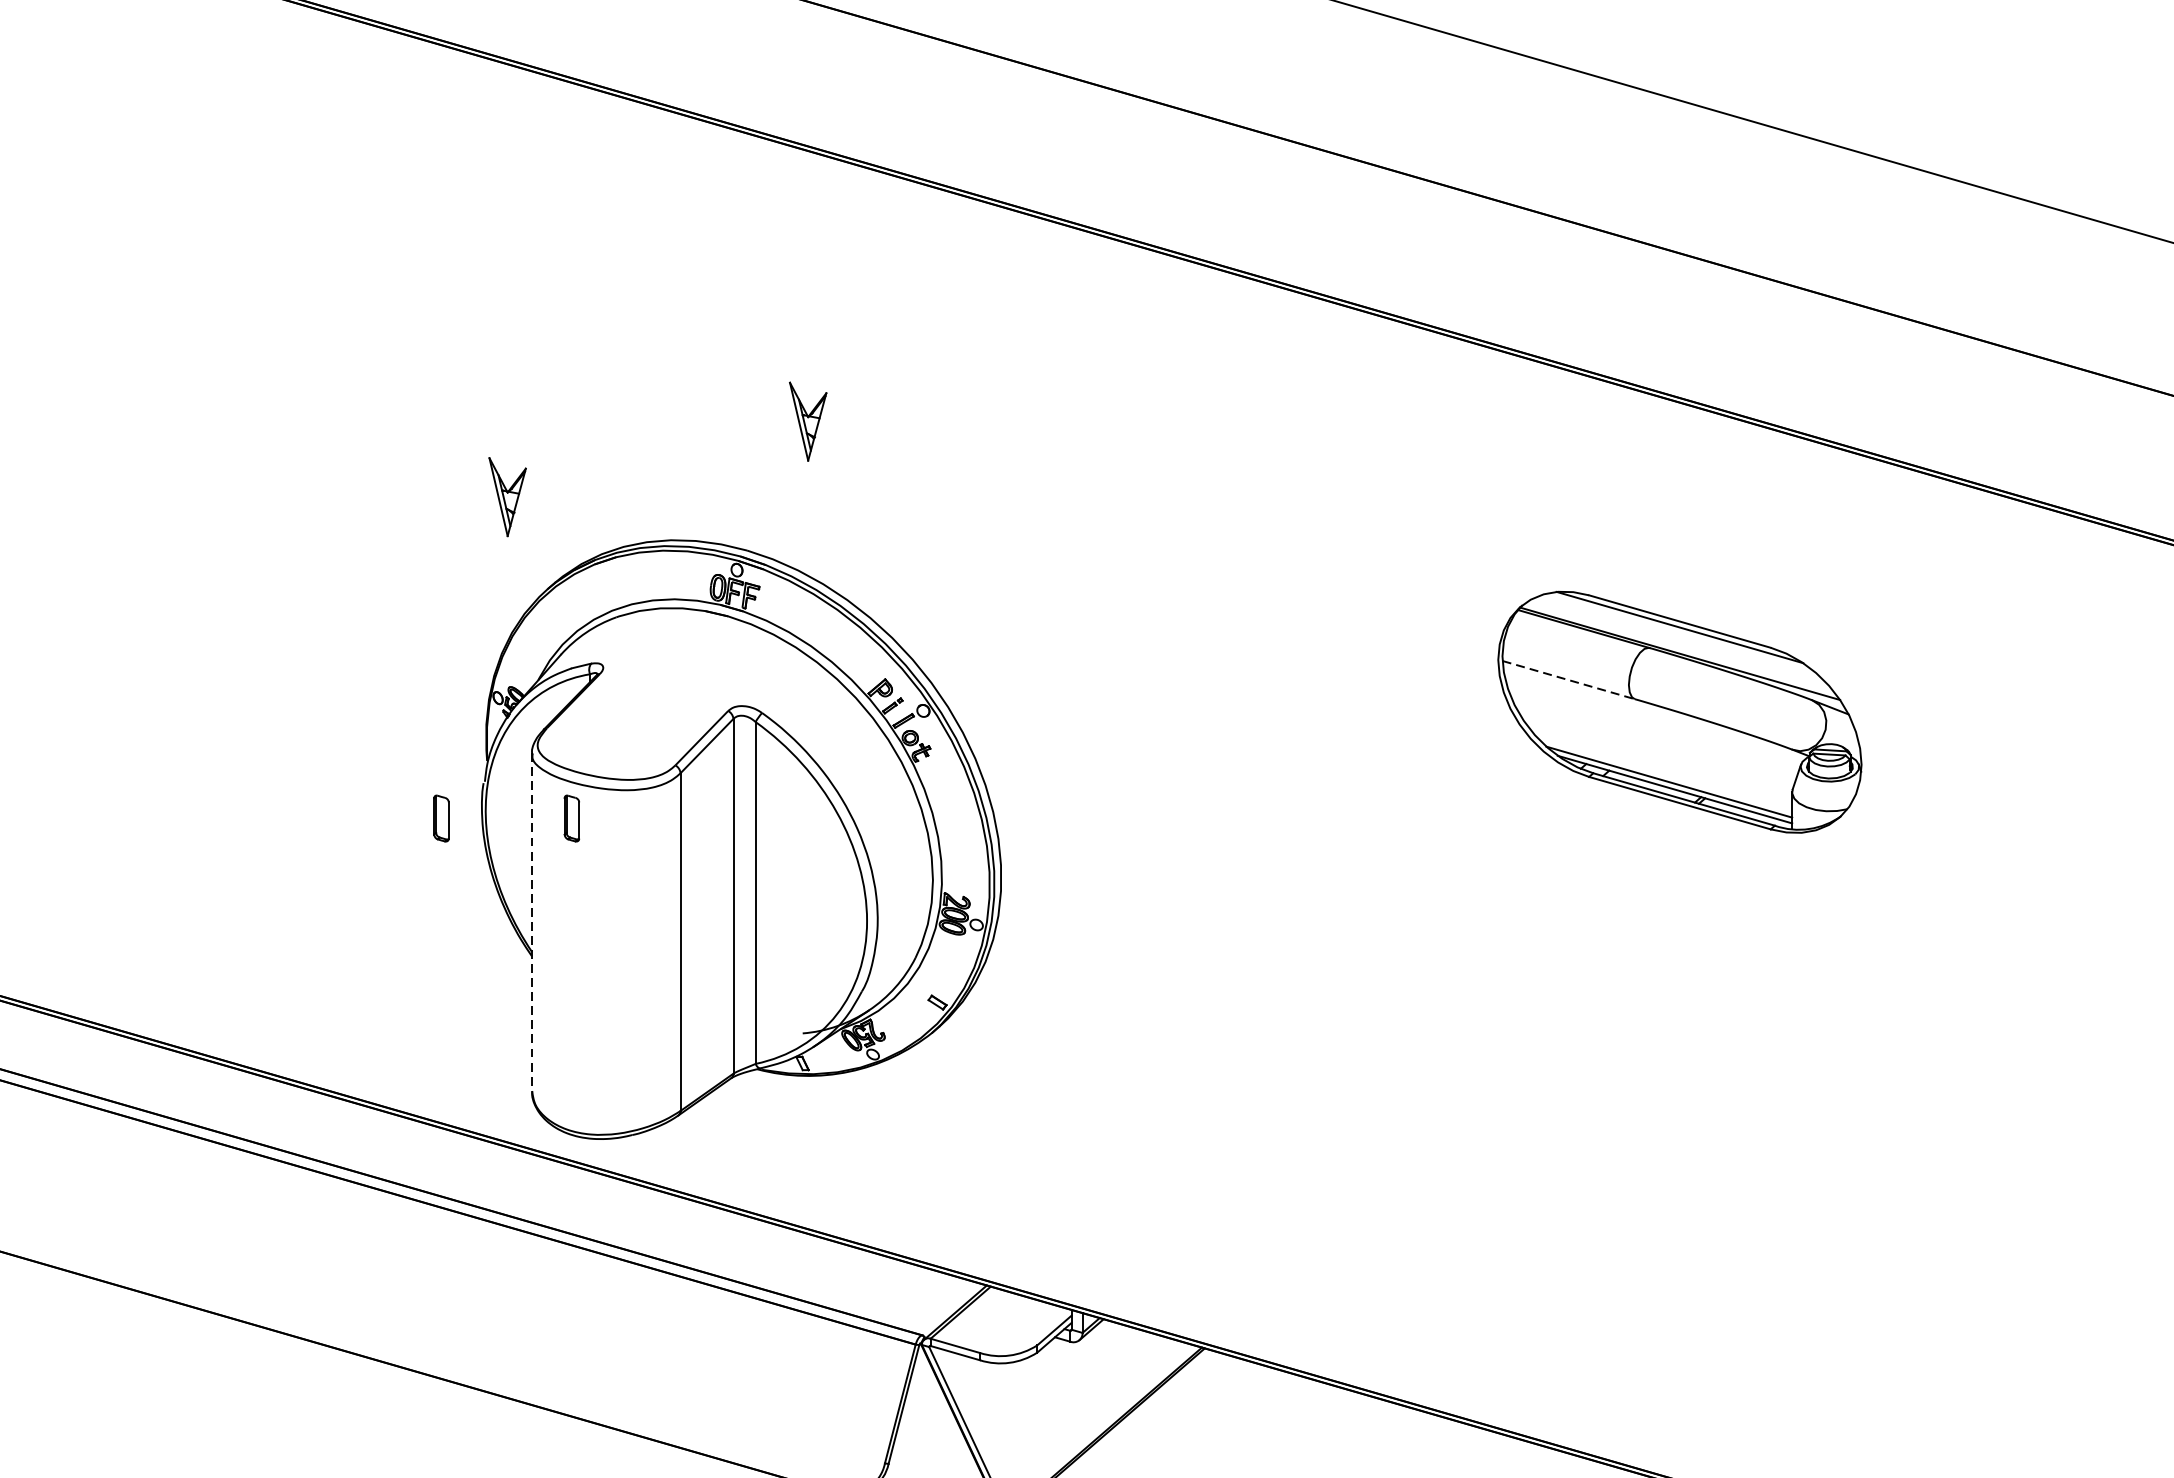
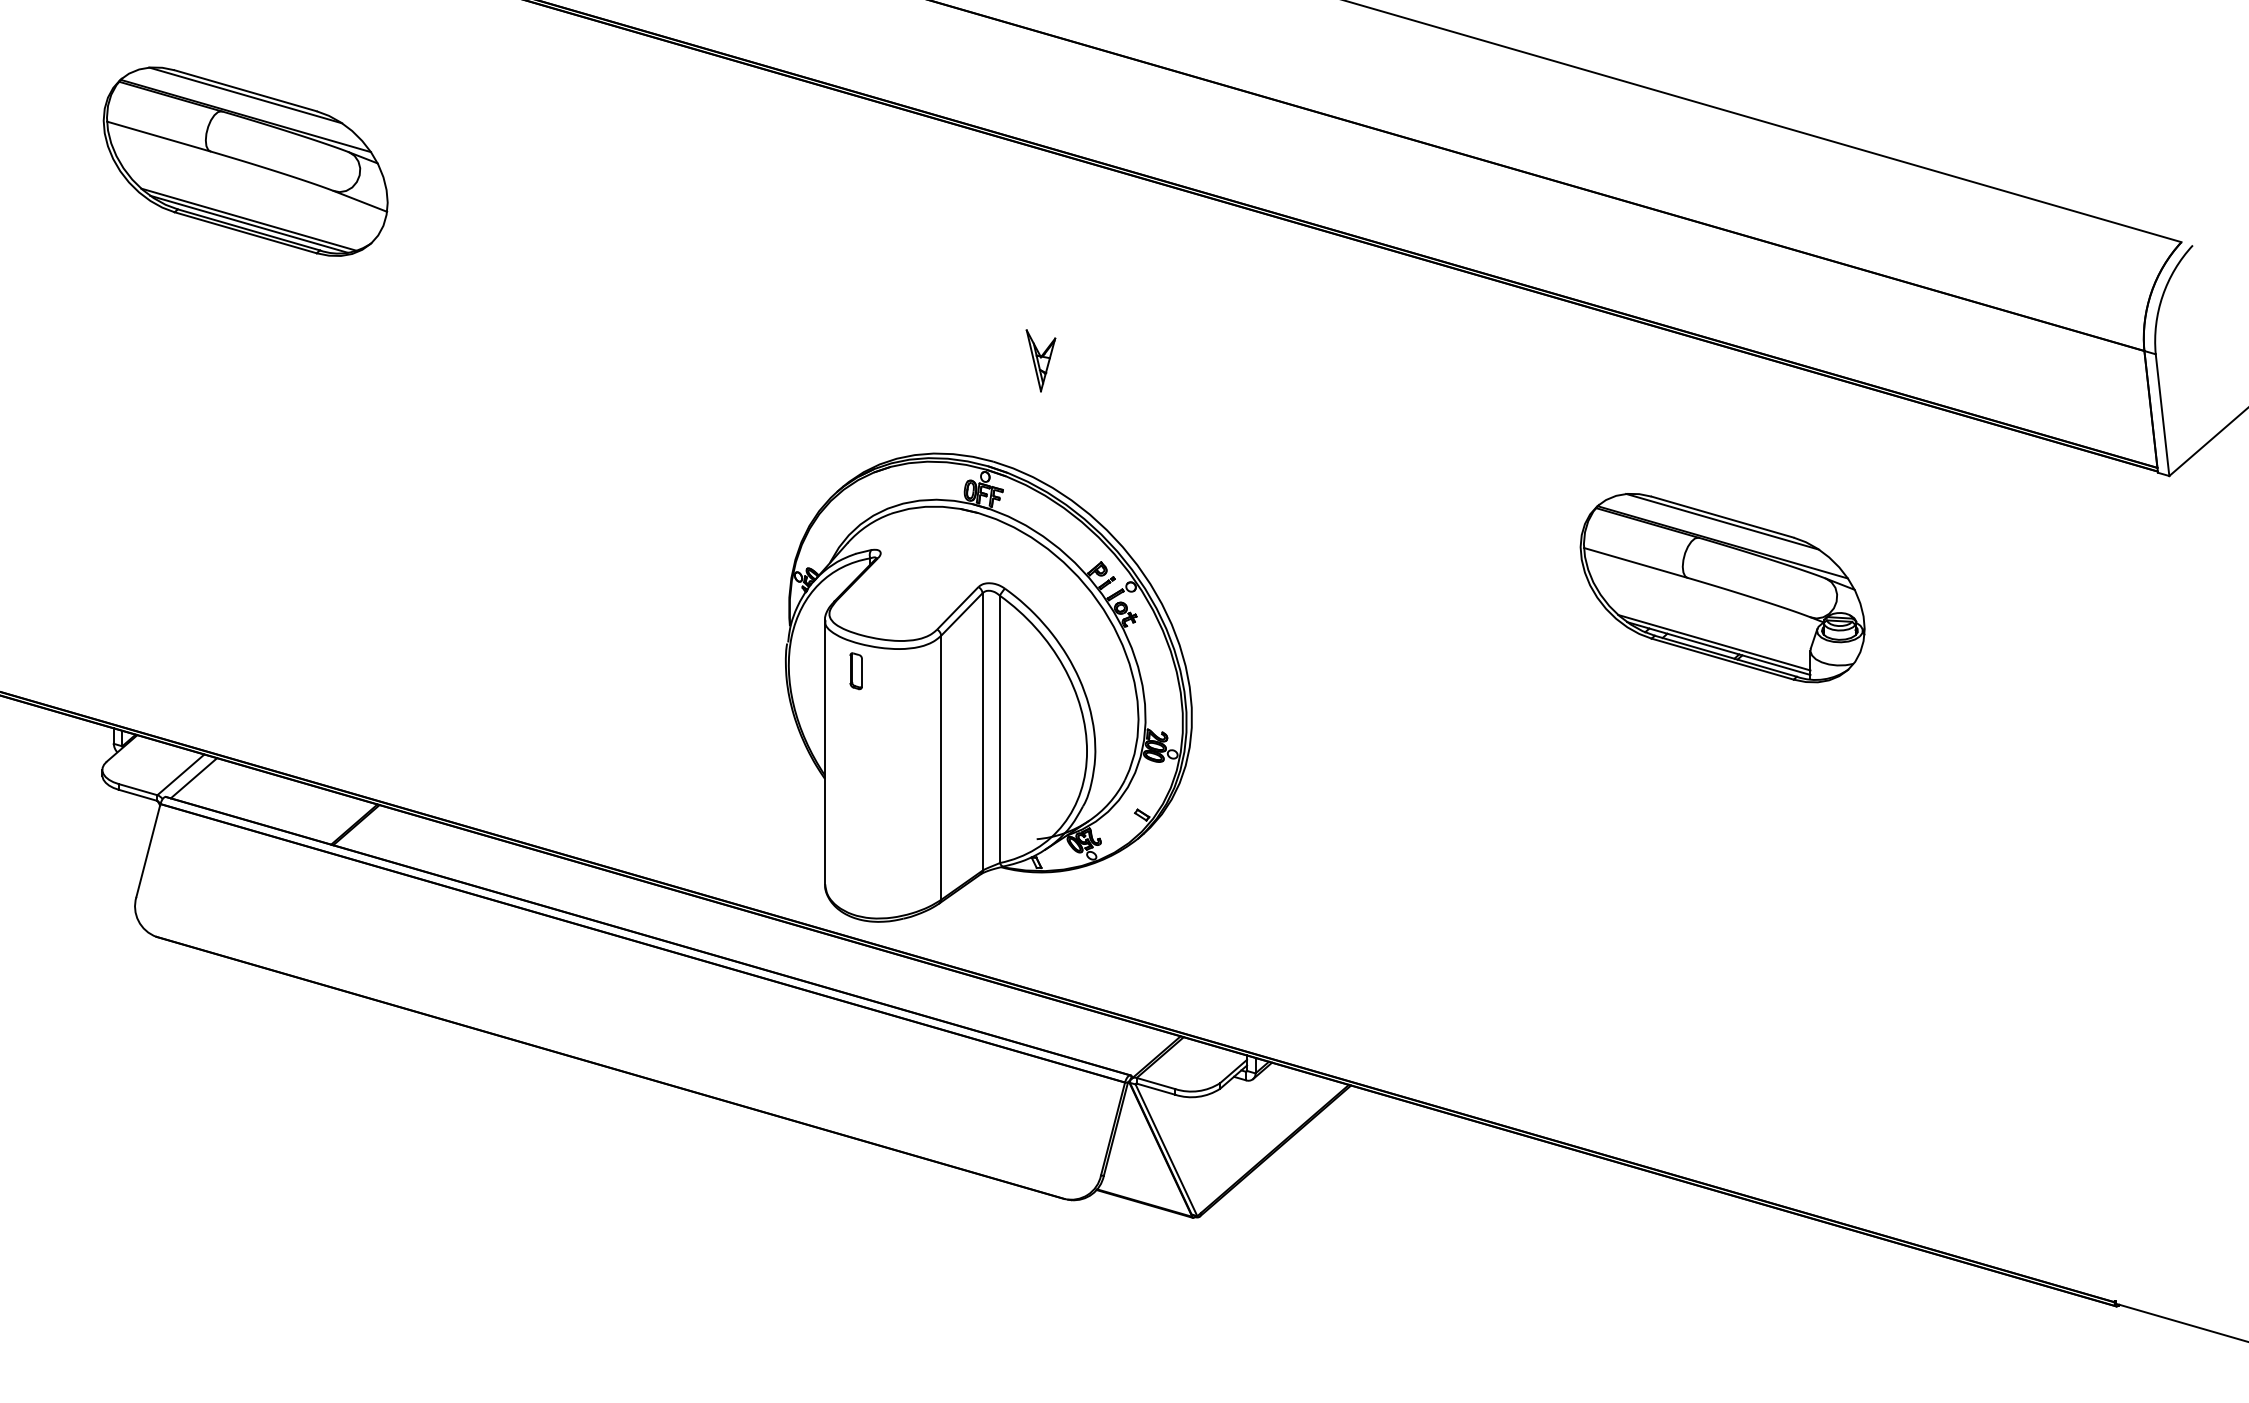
part: (507, 496) -> (805, 419), removed
line: (1568, 679) -> (1635, 562), dashed -> solid
part: (440, 818) -> (753, 671), removed
line: (531, 922) -> (824, 752), dashed -> solid

